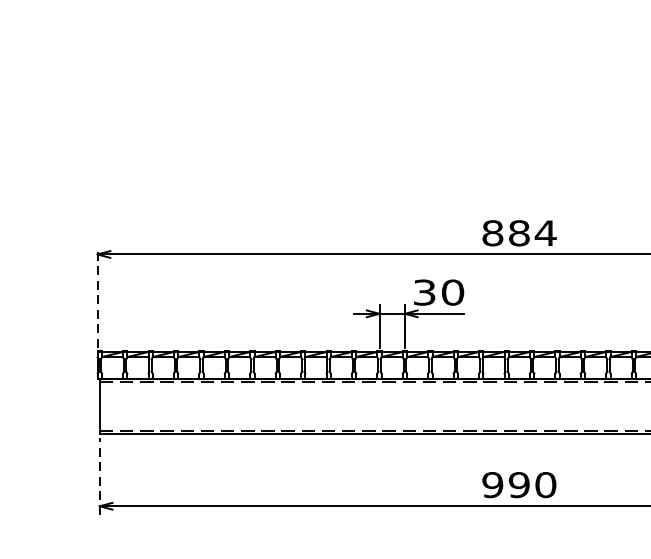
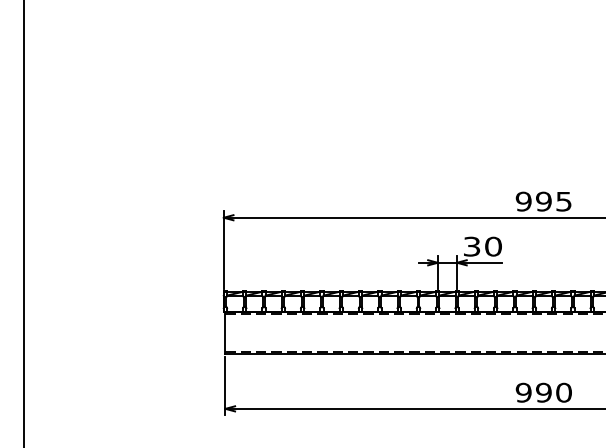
text: (518, 233) -> (543, 201), 884 -> 995
line: (97, 296) -> (223, 249), dashed -> solid
line: (99, 476) -> (225, 386), dashed -> solid

